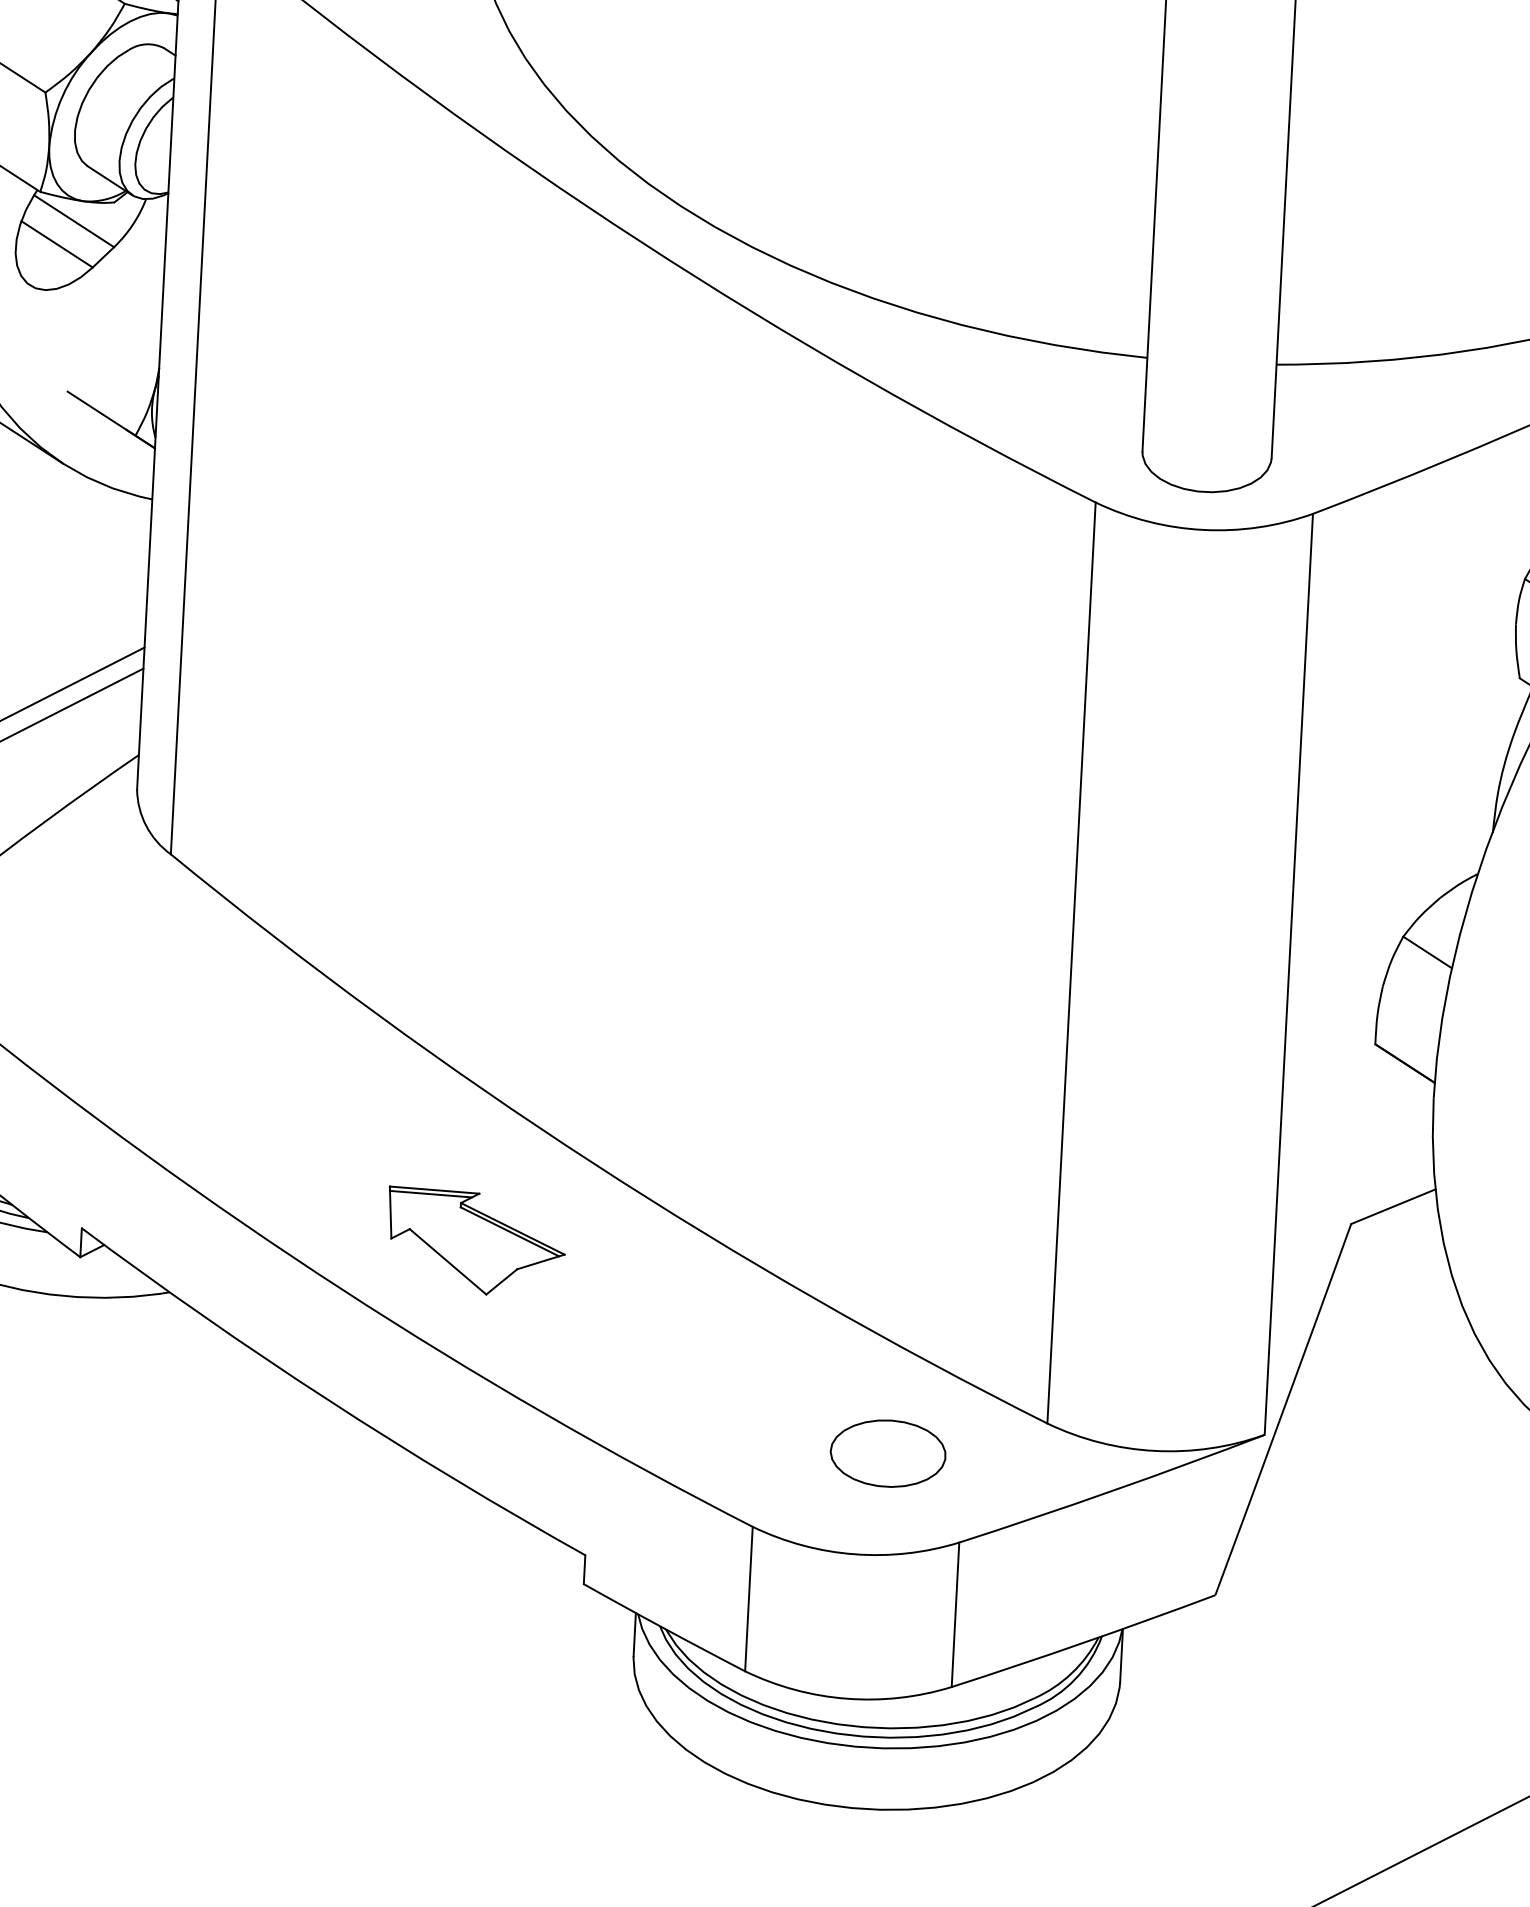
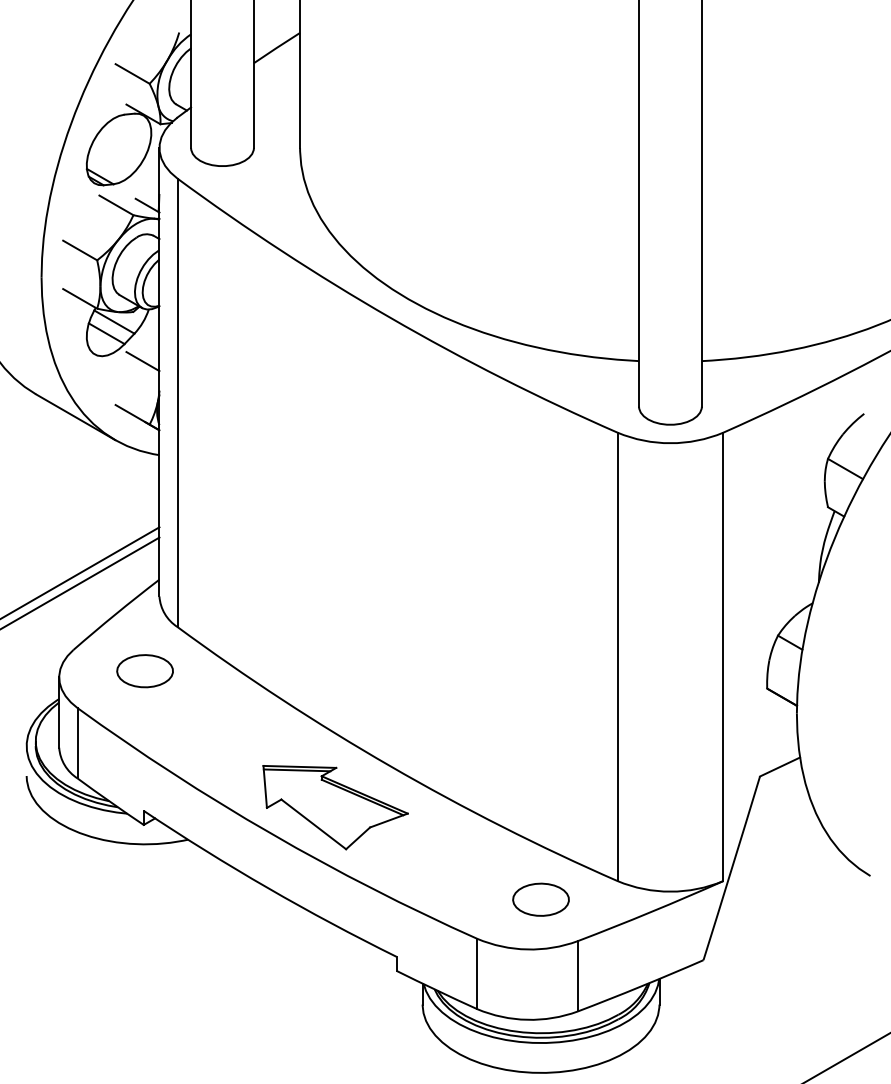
line: (127, 305) -> (142, 361), added
part: (98, 942) -> (144, 671), added
part: (475, 1242) -> (335, 807), size x1.67

